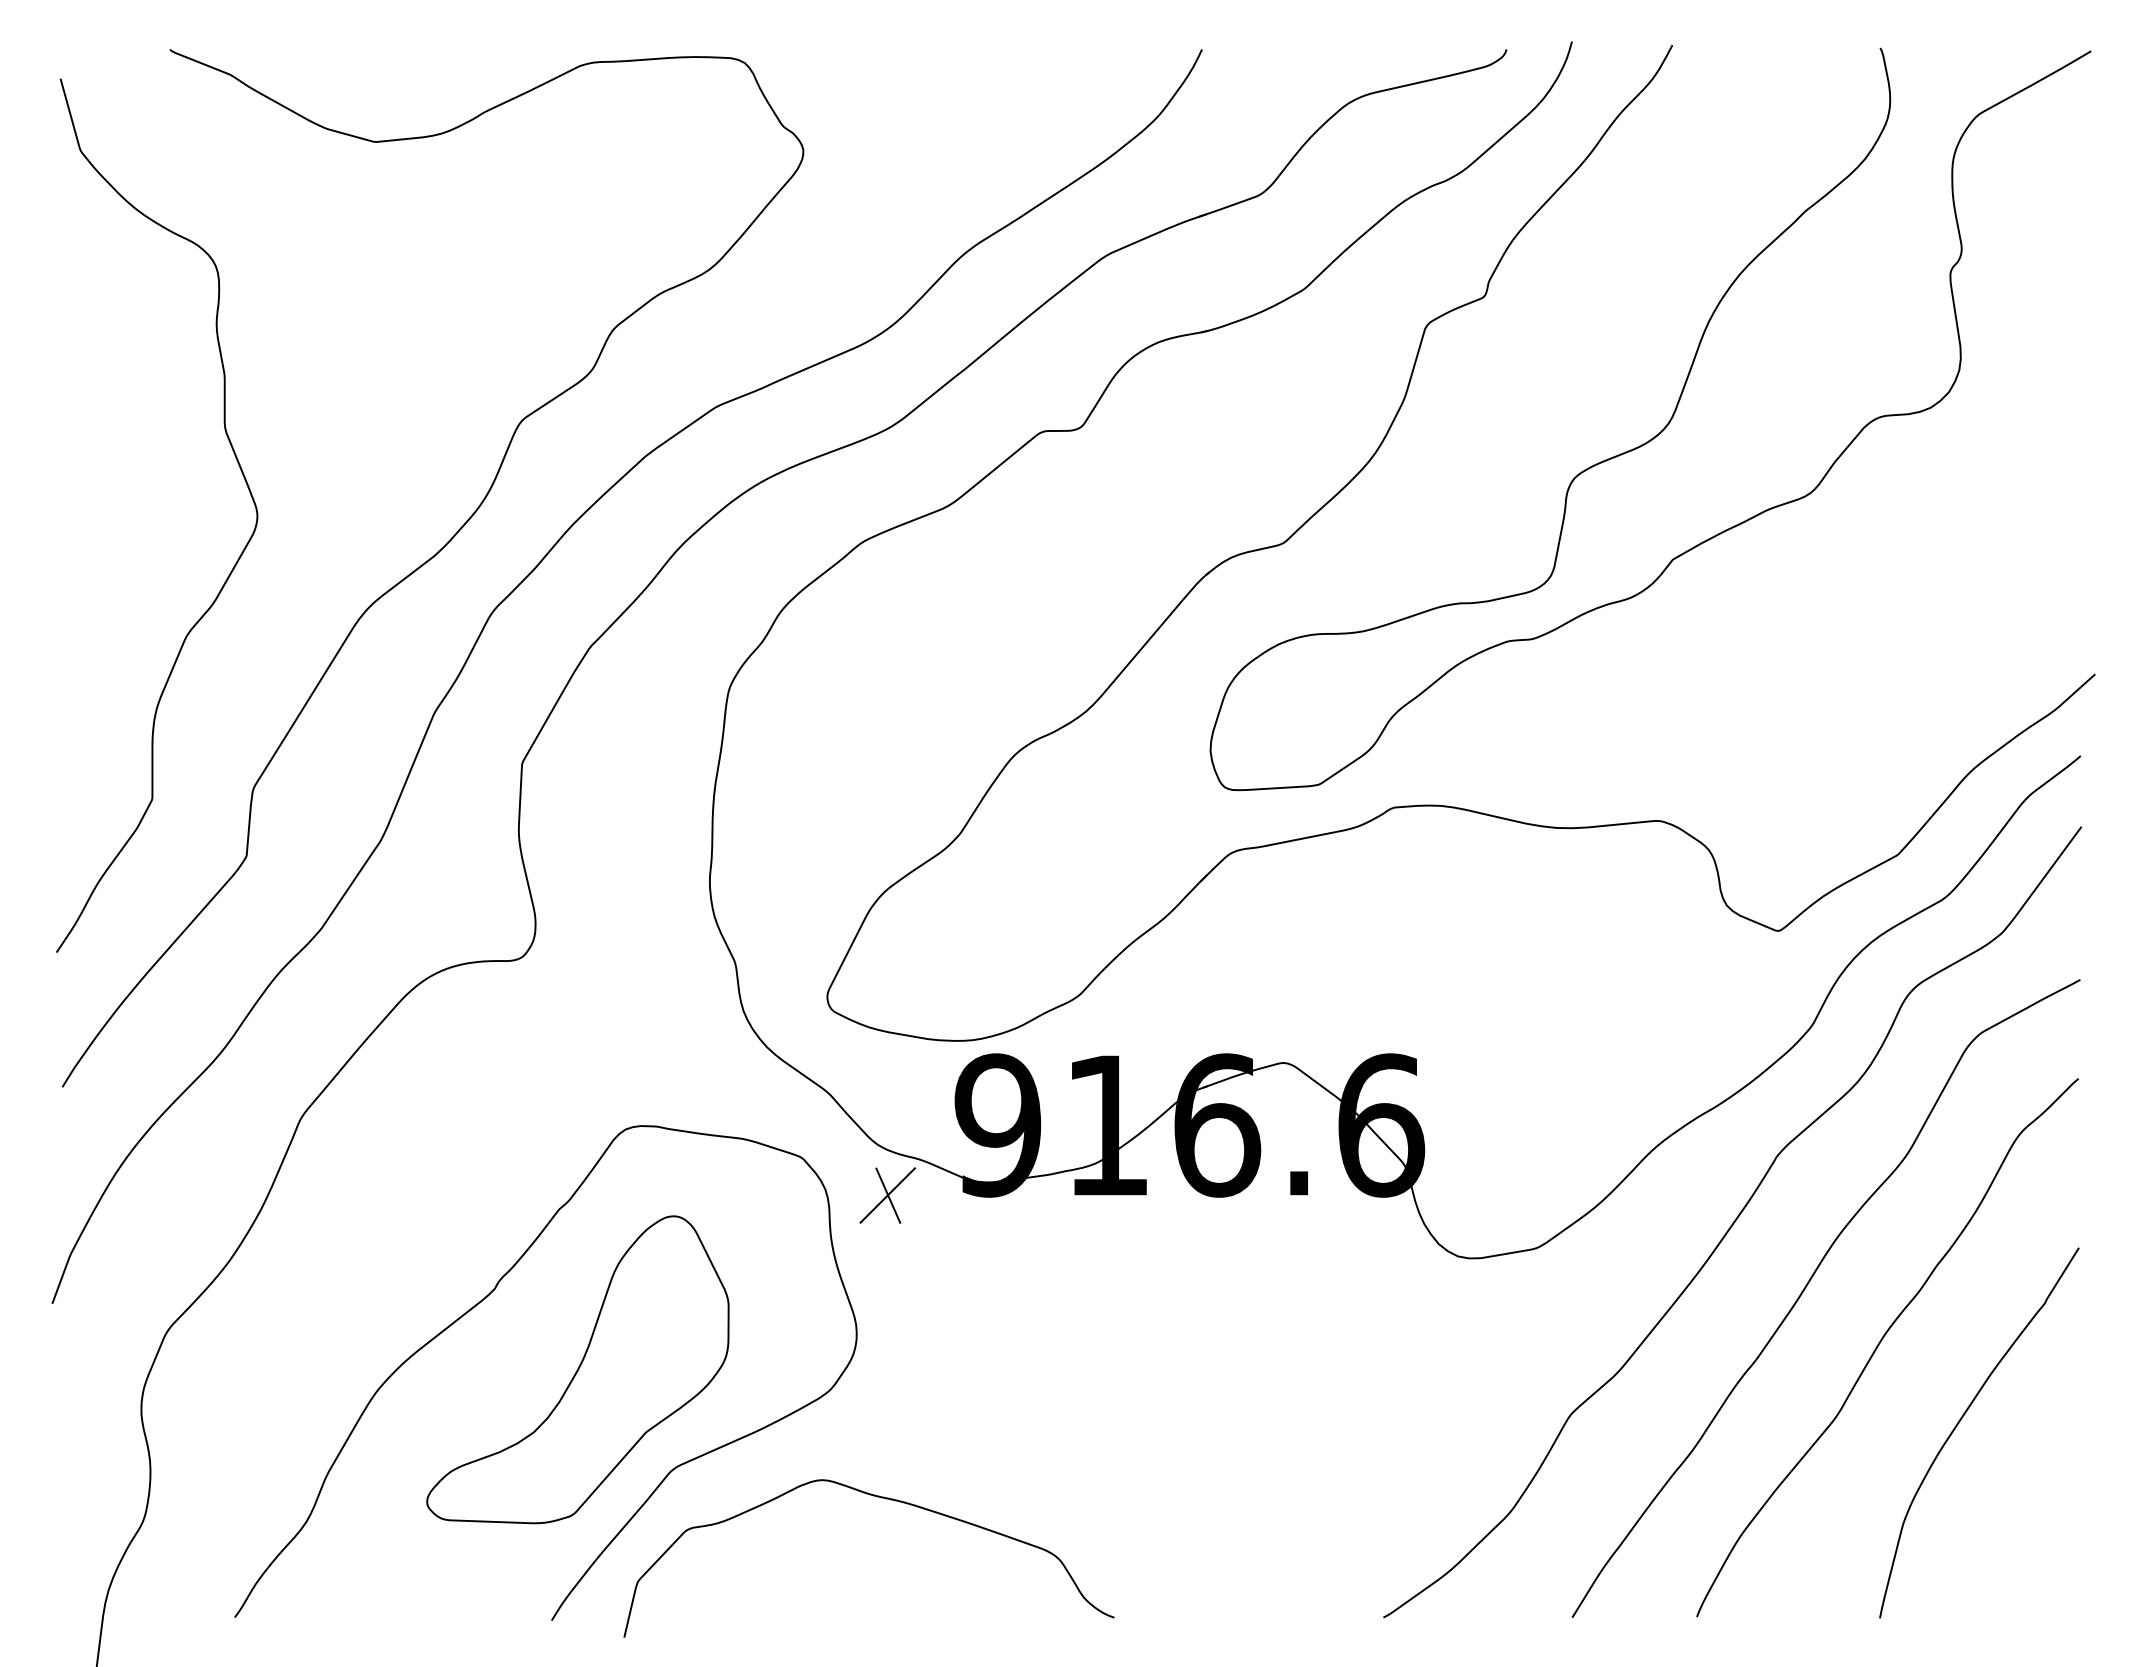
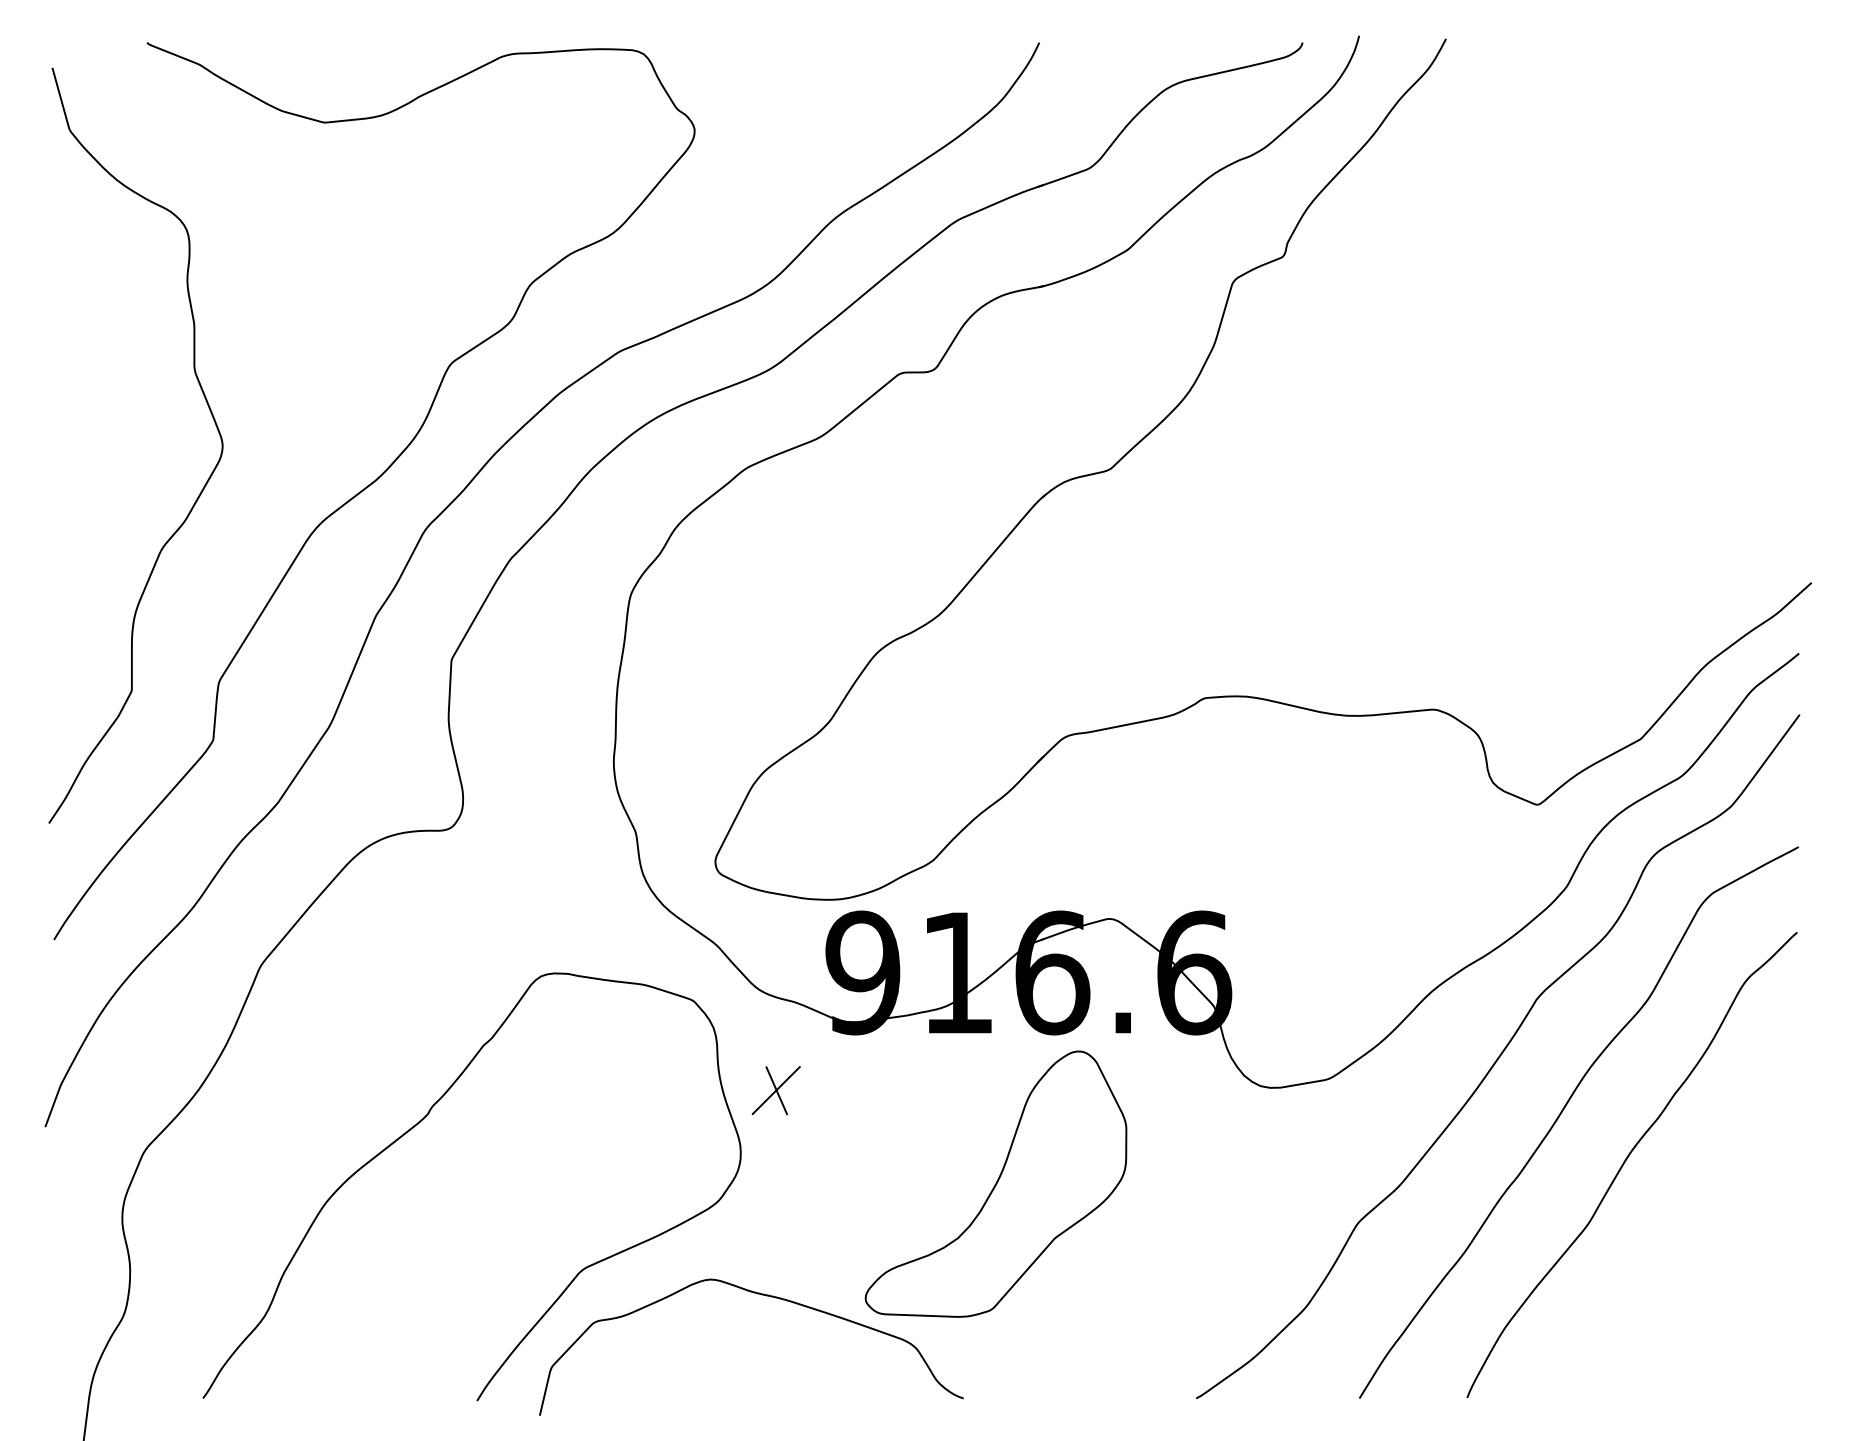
curve: (1661, 430) -> (1436, 372), removed
part: (887, 1195) -> (776, 1090), moved
part: (577, 1369) -> (995, 1183), moved
curve: (1961, 1420) -> (1695, 1228), removed

